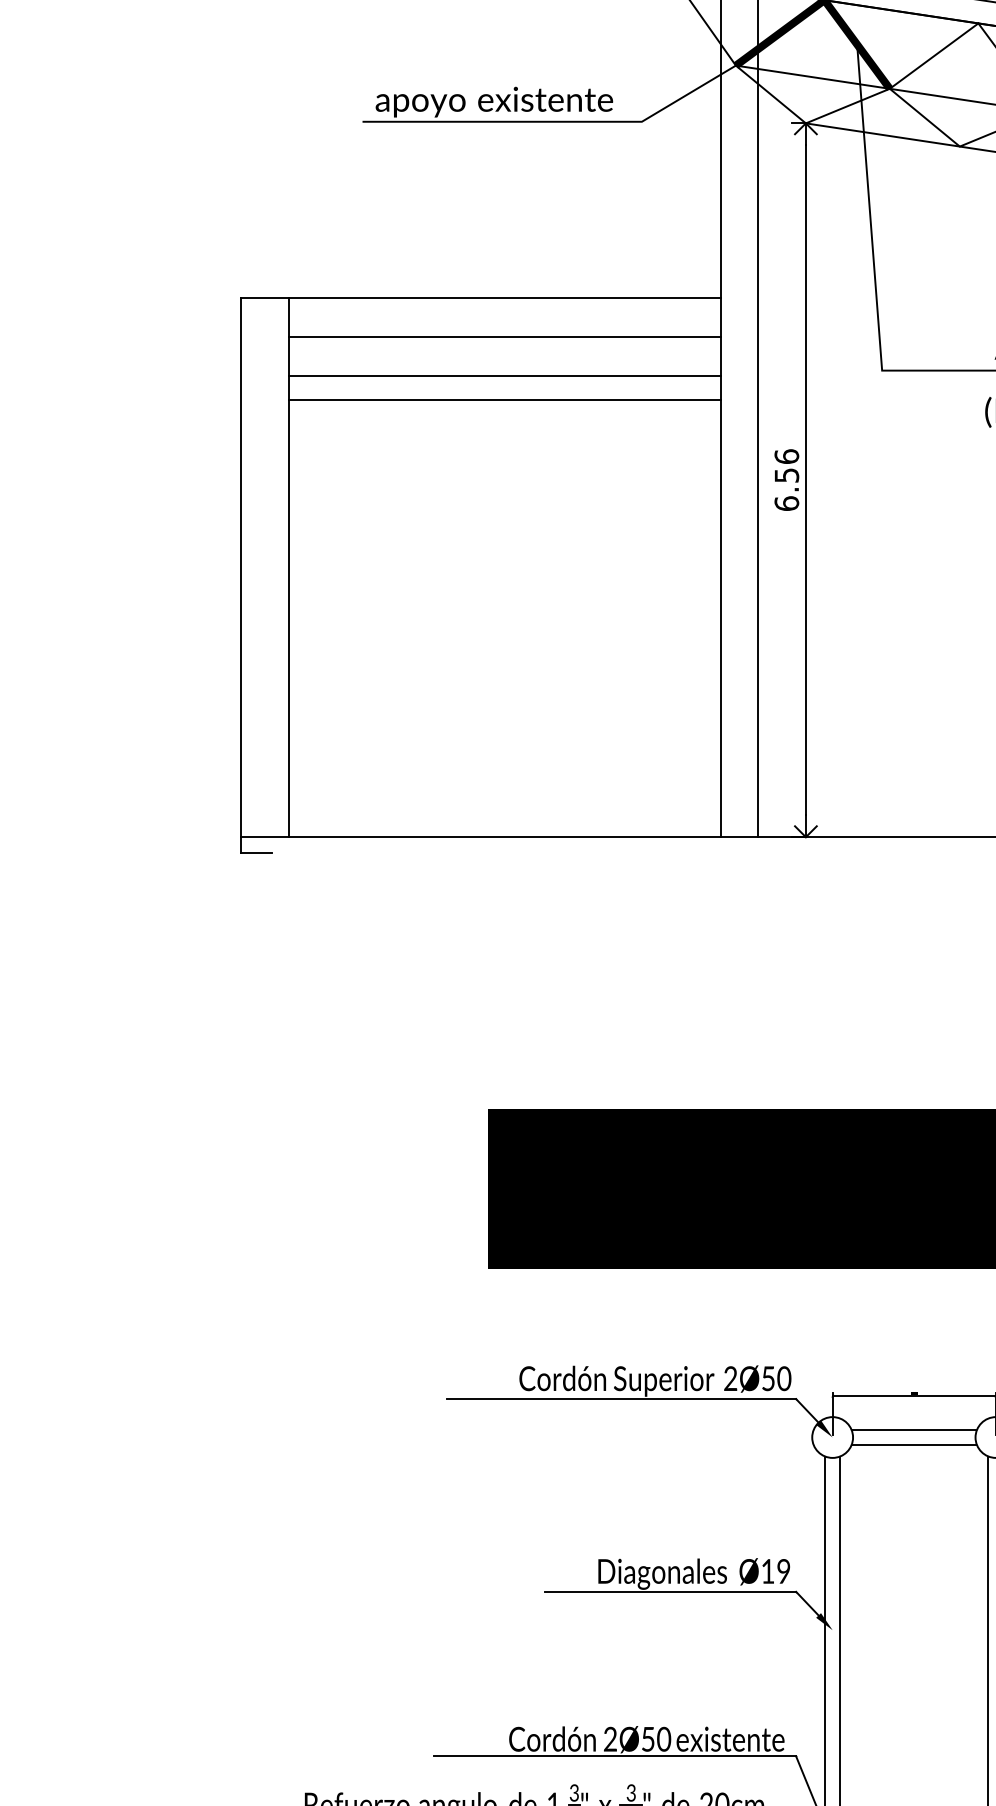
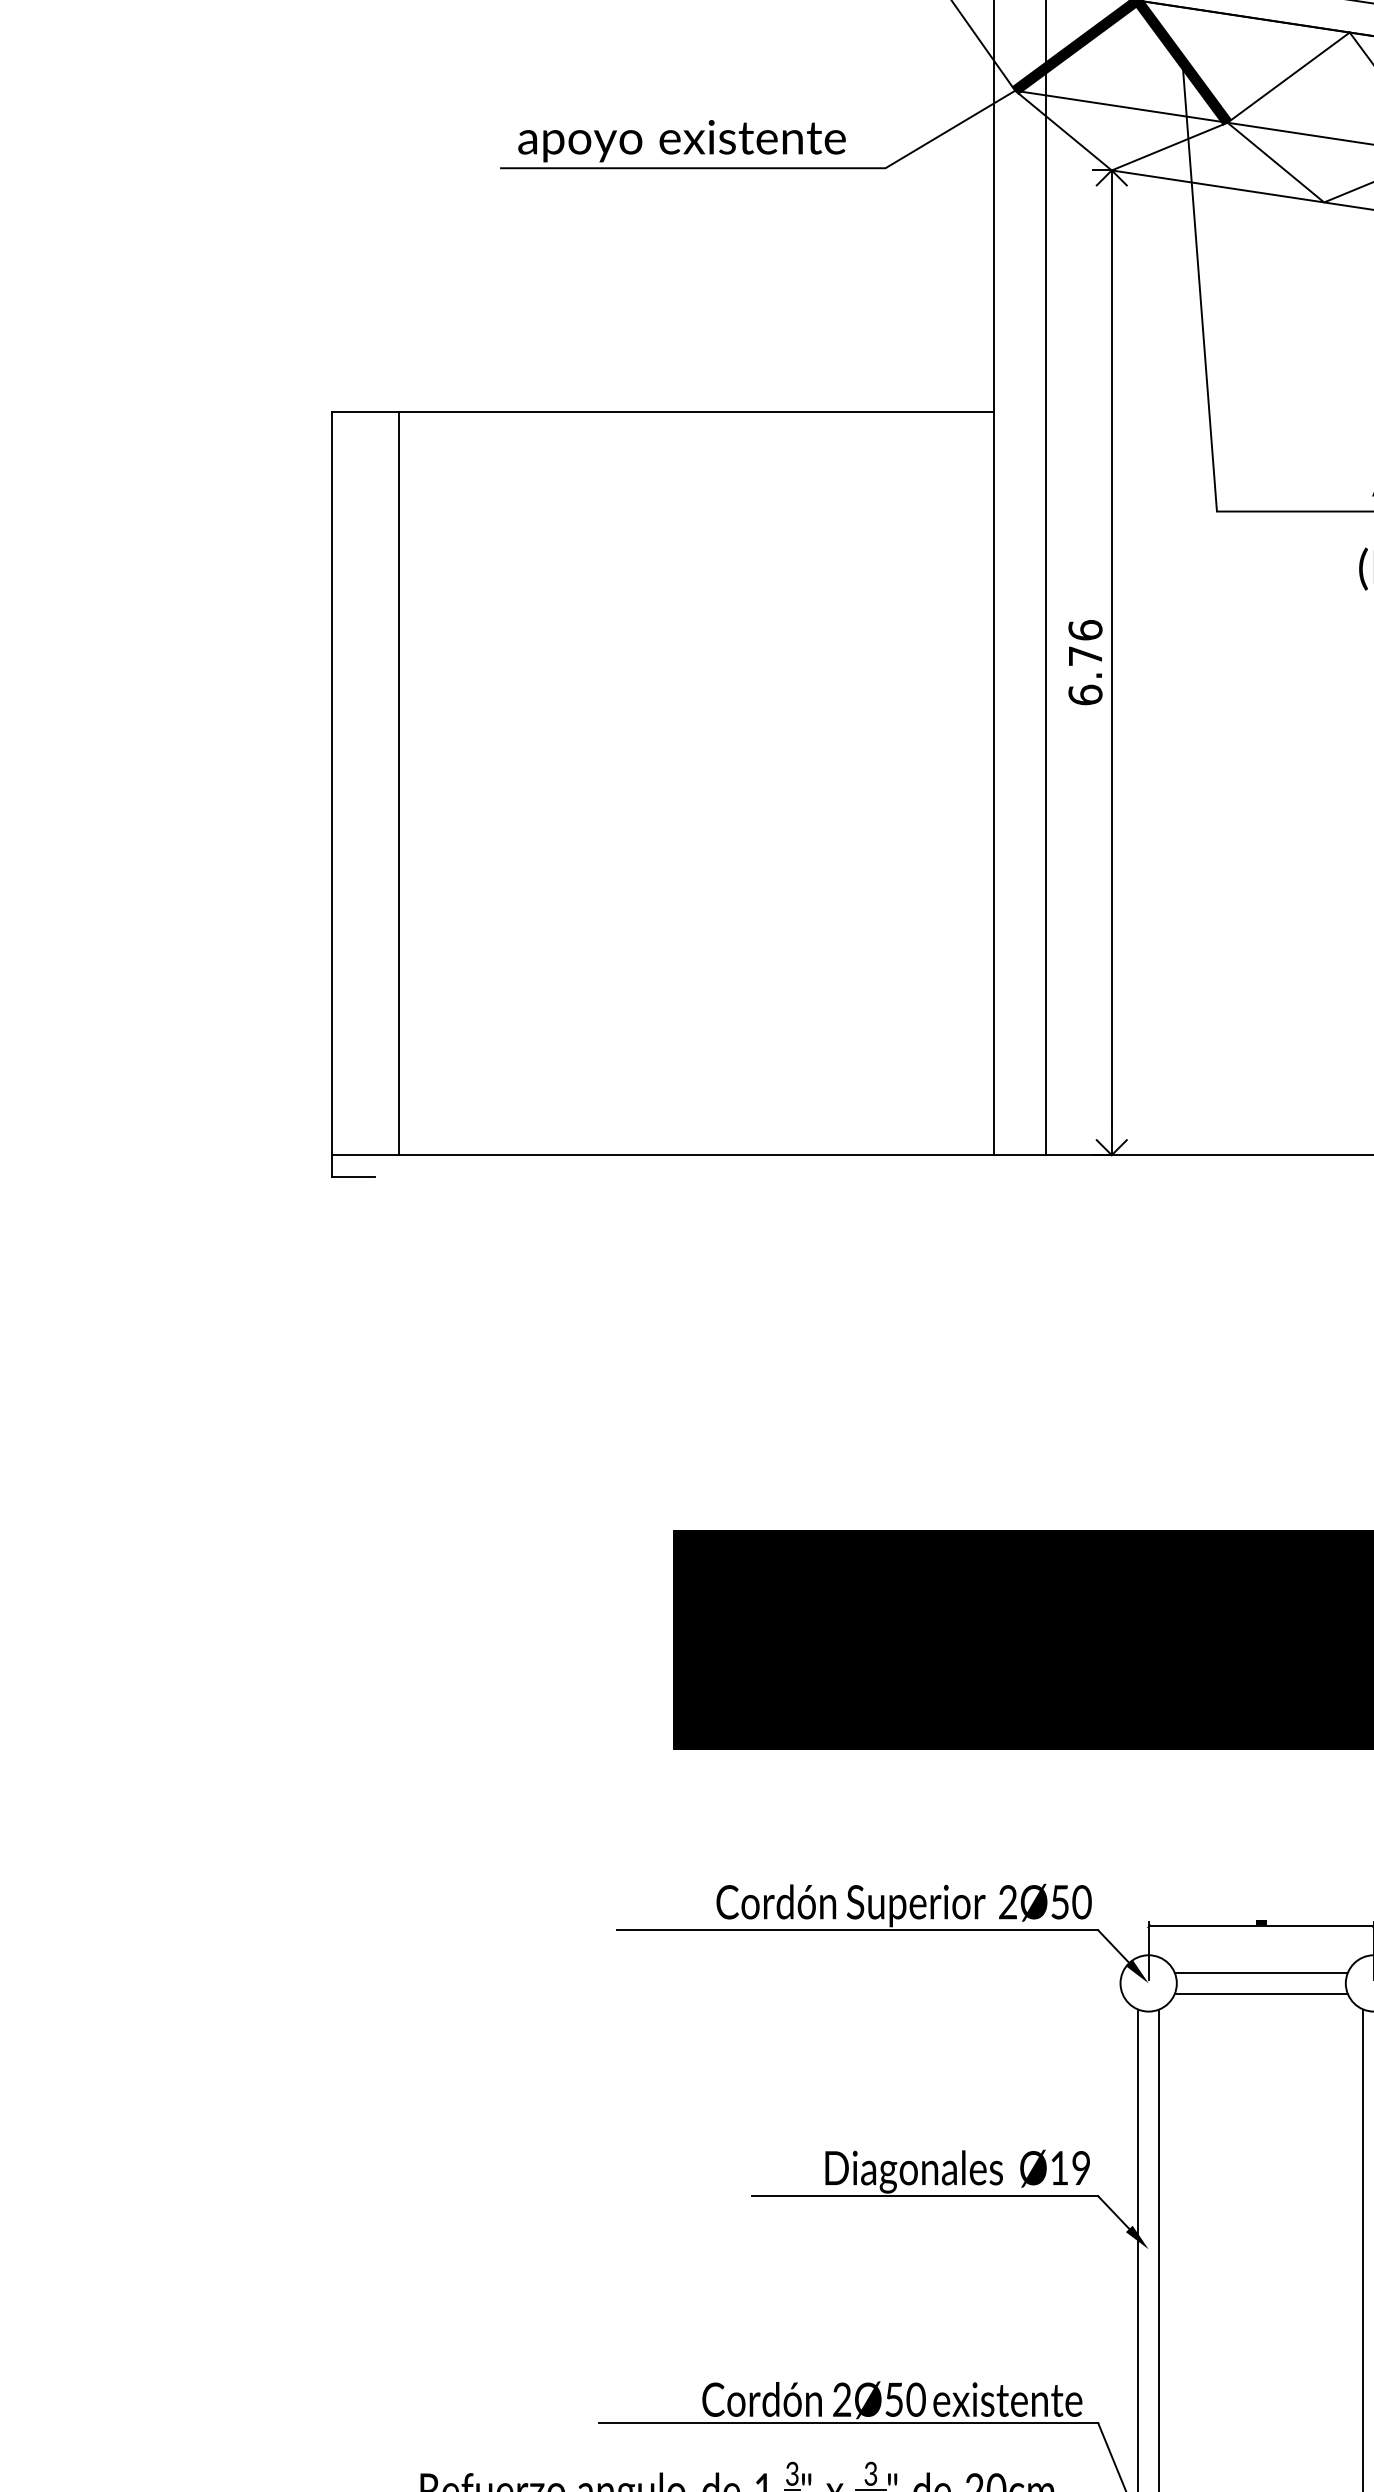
line: (504, 337) -> (695, 465), removed
line: (504, 376) -> (695, 519), removed
line: (504, 399) -> (695, 551), removed
text: (786, 475) -> (1085, 656), 6.56 -> 6.76

